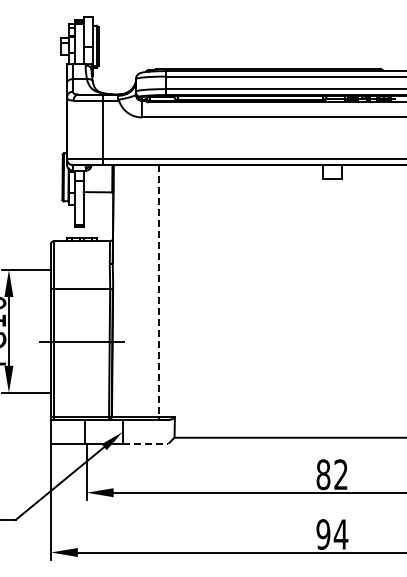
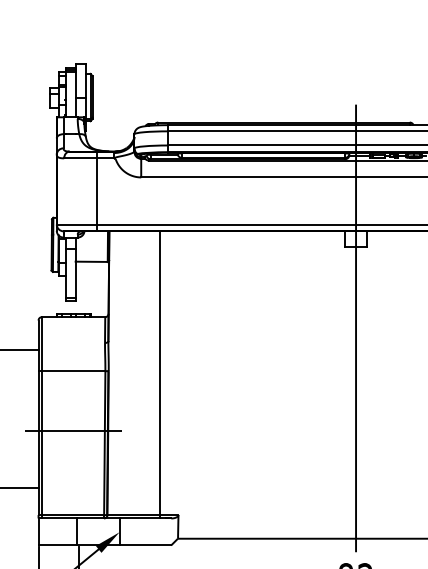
line: (332, 250) -> (356, 327), added
line: (158, 291) -> (159, 373), dashed -> solid
line: (145, 443) -> (145, 545), dashed -> solid

